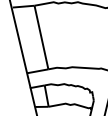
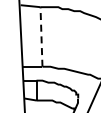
line: (41, 37) -> (41, 36), solid -> dashed

